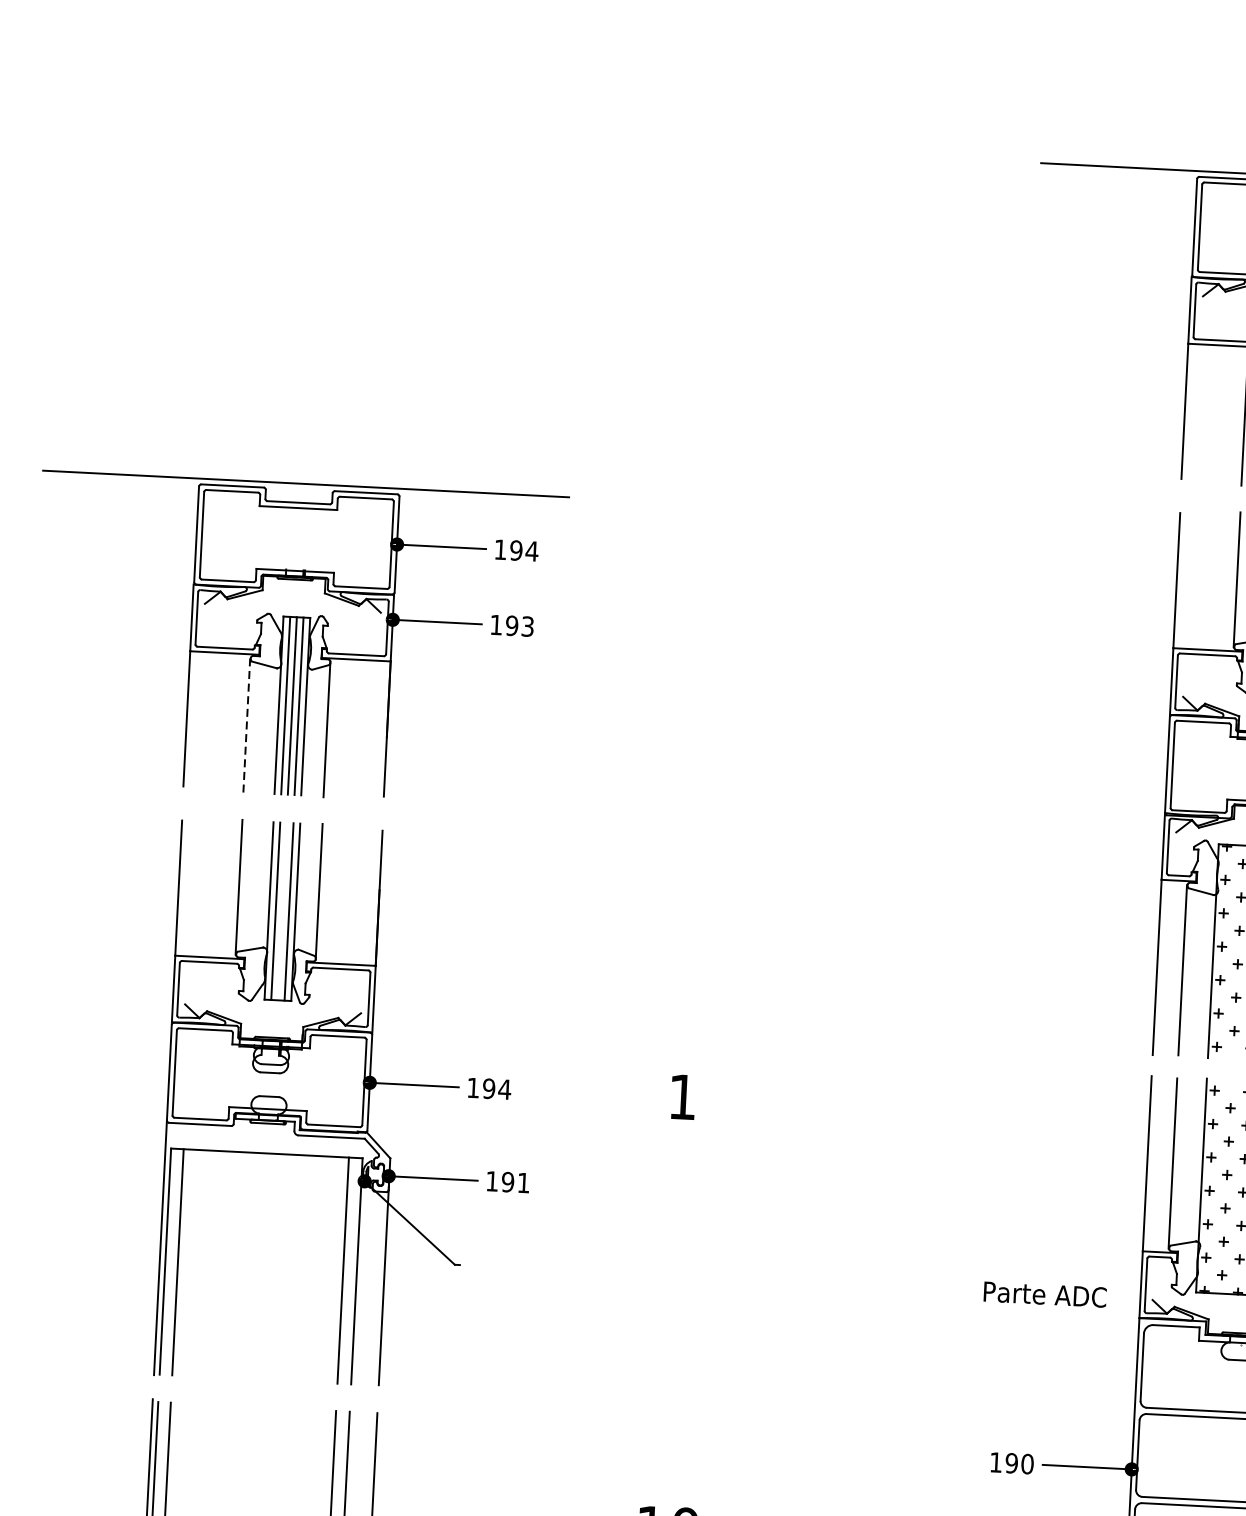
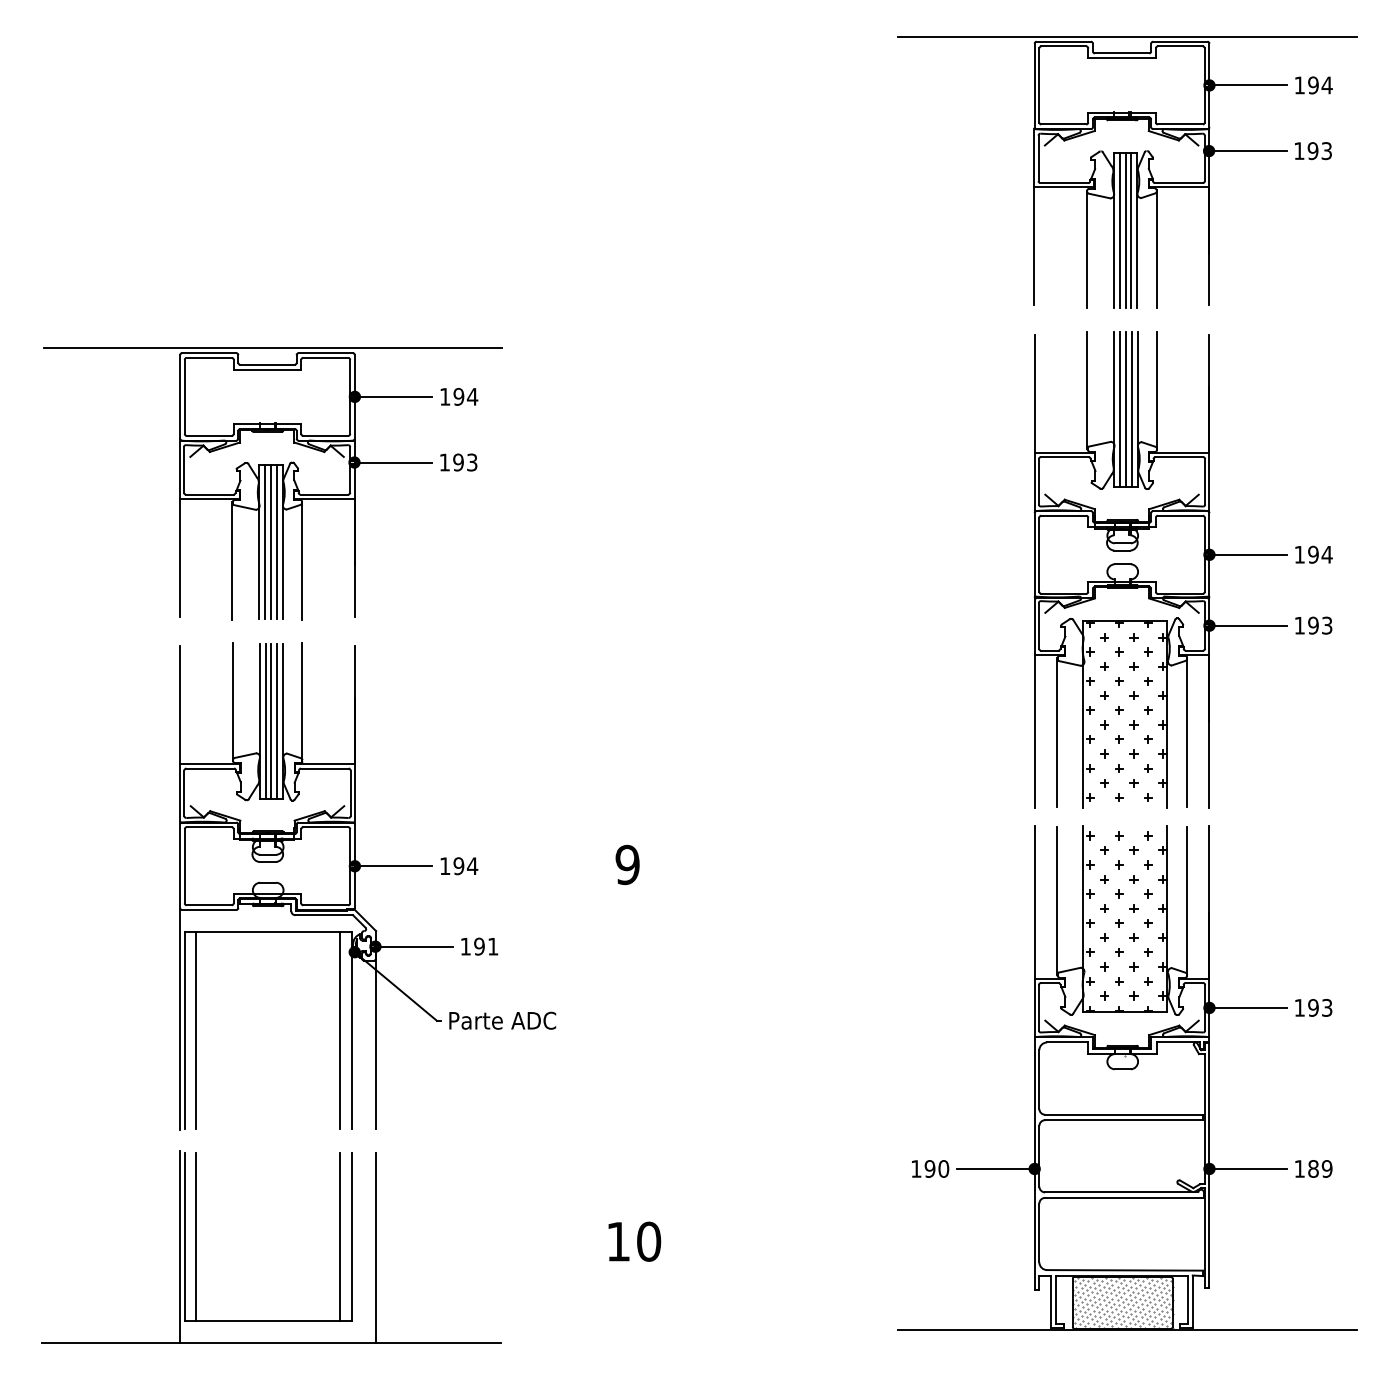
line: (247, 726) -> (232, 561), dashed -> solid
line: (282, 910) -> (271, 720), added
text: (682, 1096) -> (627, 864), 1 -> 9
text: (1044, 1294) -> (502, 1020), moved

